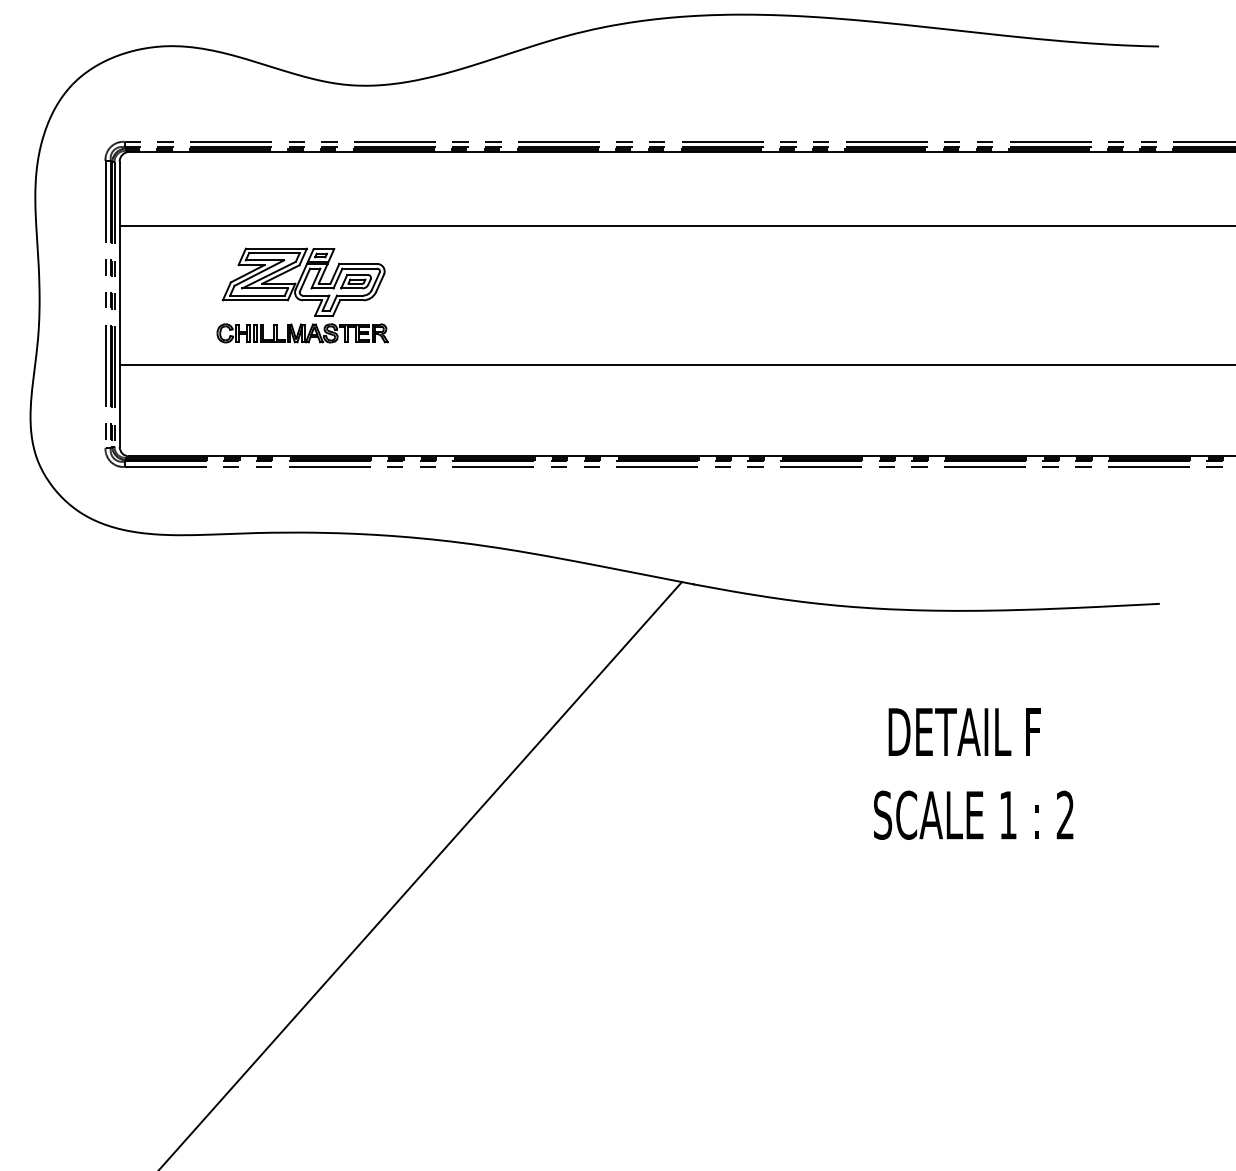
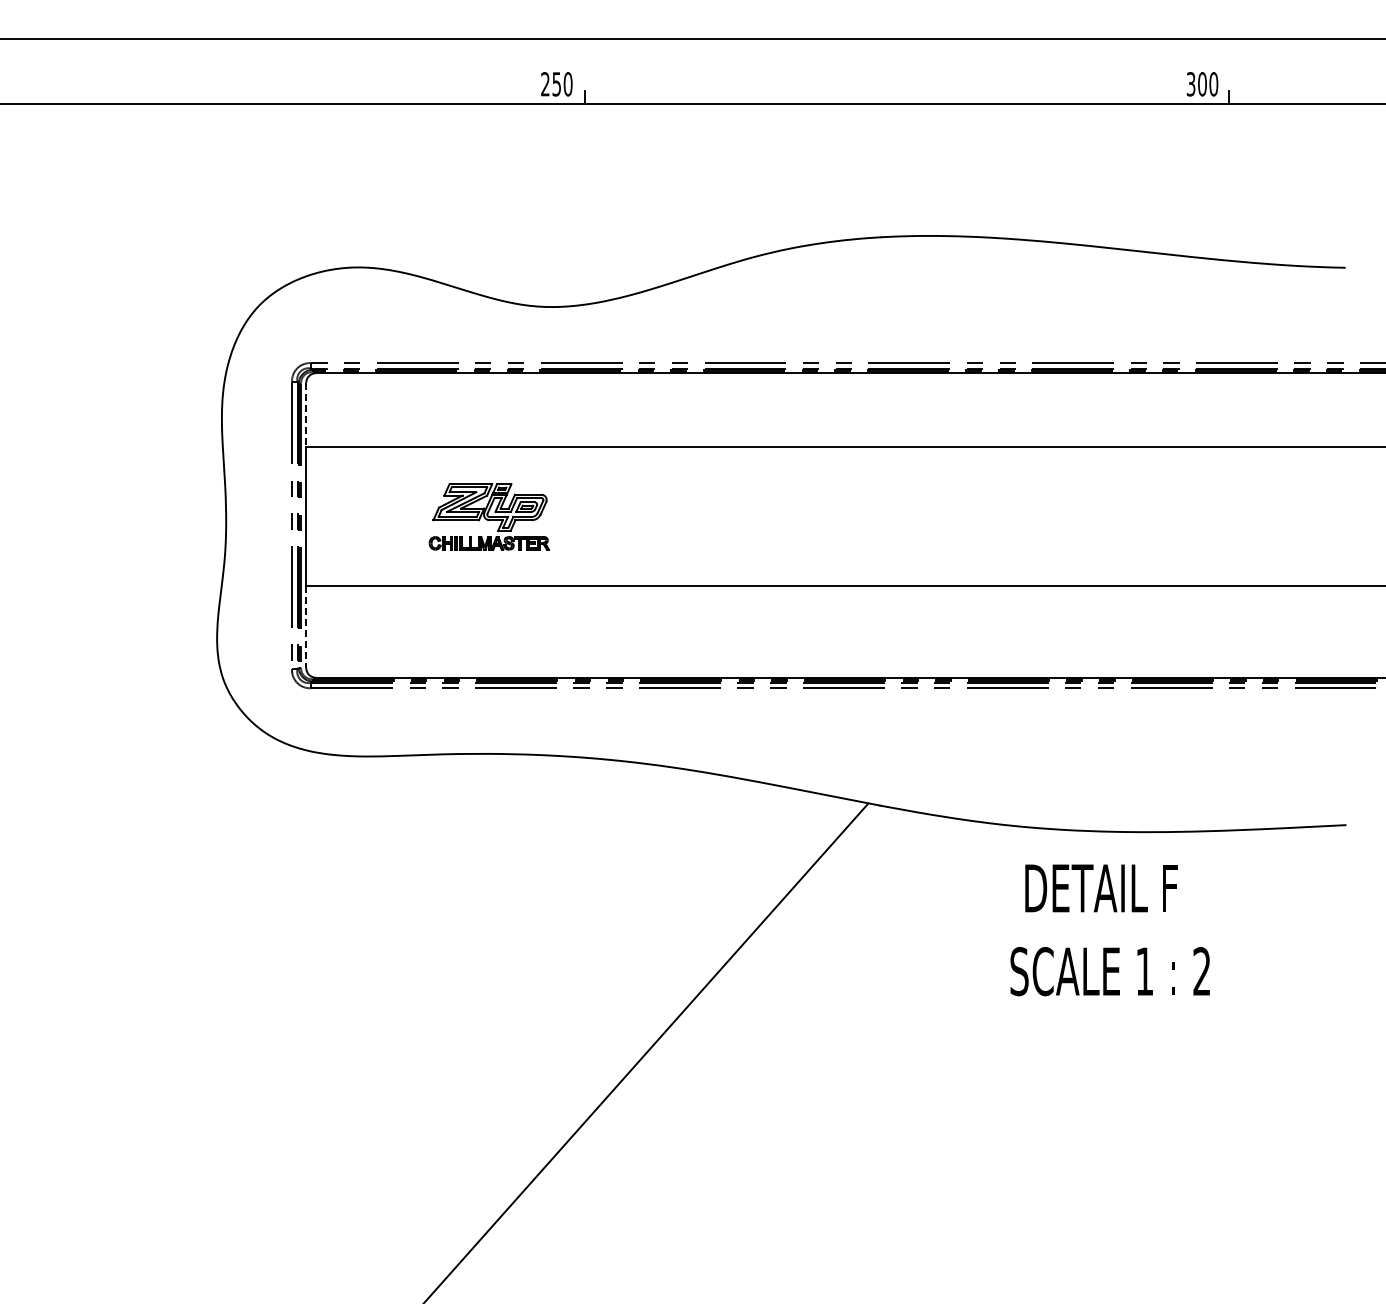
line: (119, 194) -> (306, 415), solid -> dashed
part: (302, 295) -> (489, 516), size x0.7
line: (119, 406) -> (306, 627), solid -> dashed
text: (972, 774) -> (1109, 930), moved

